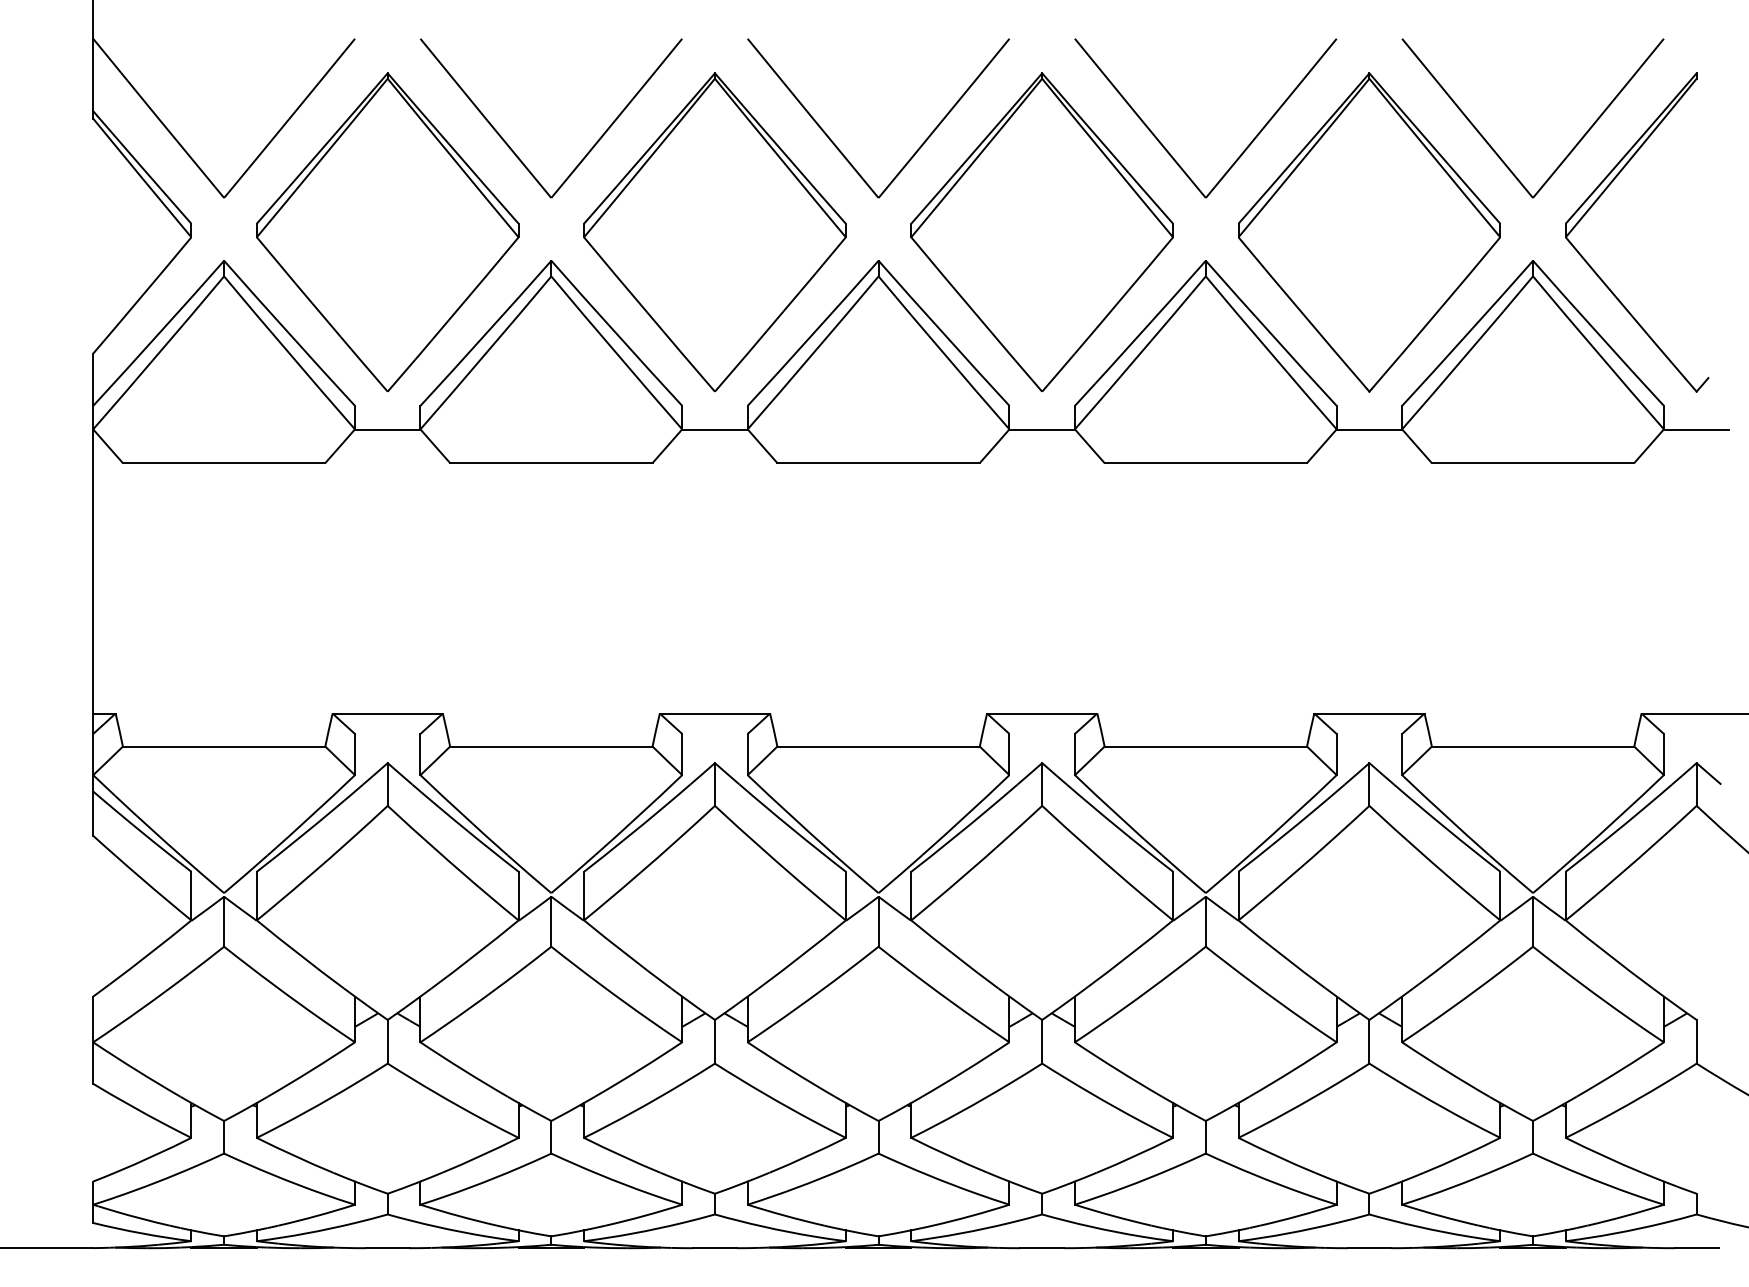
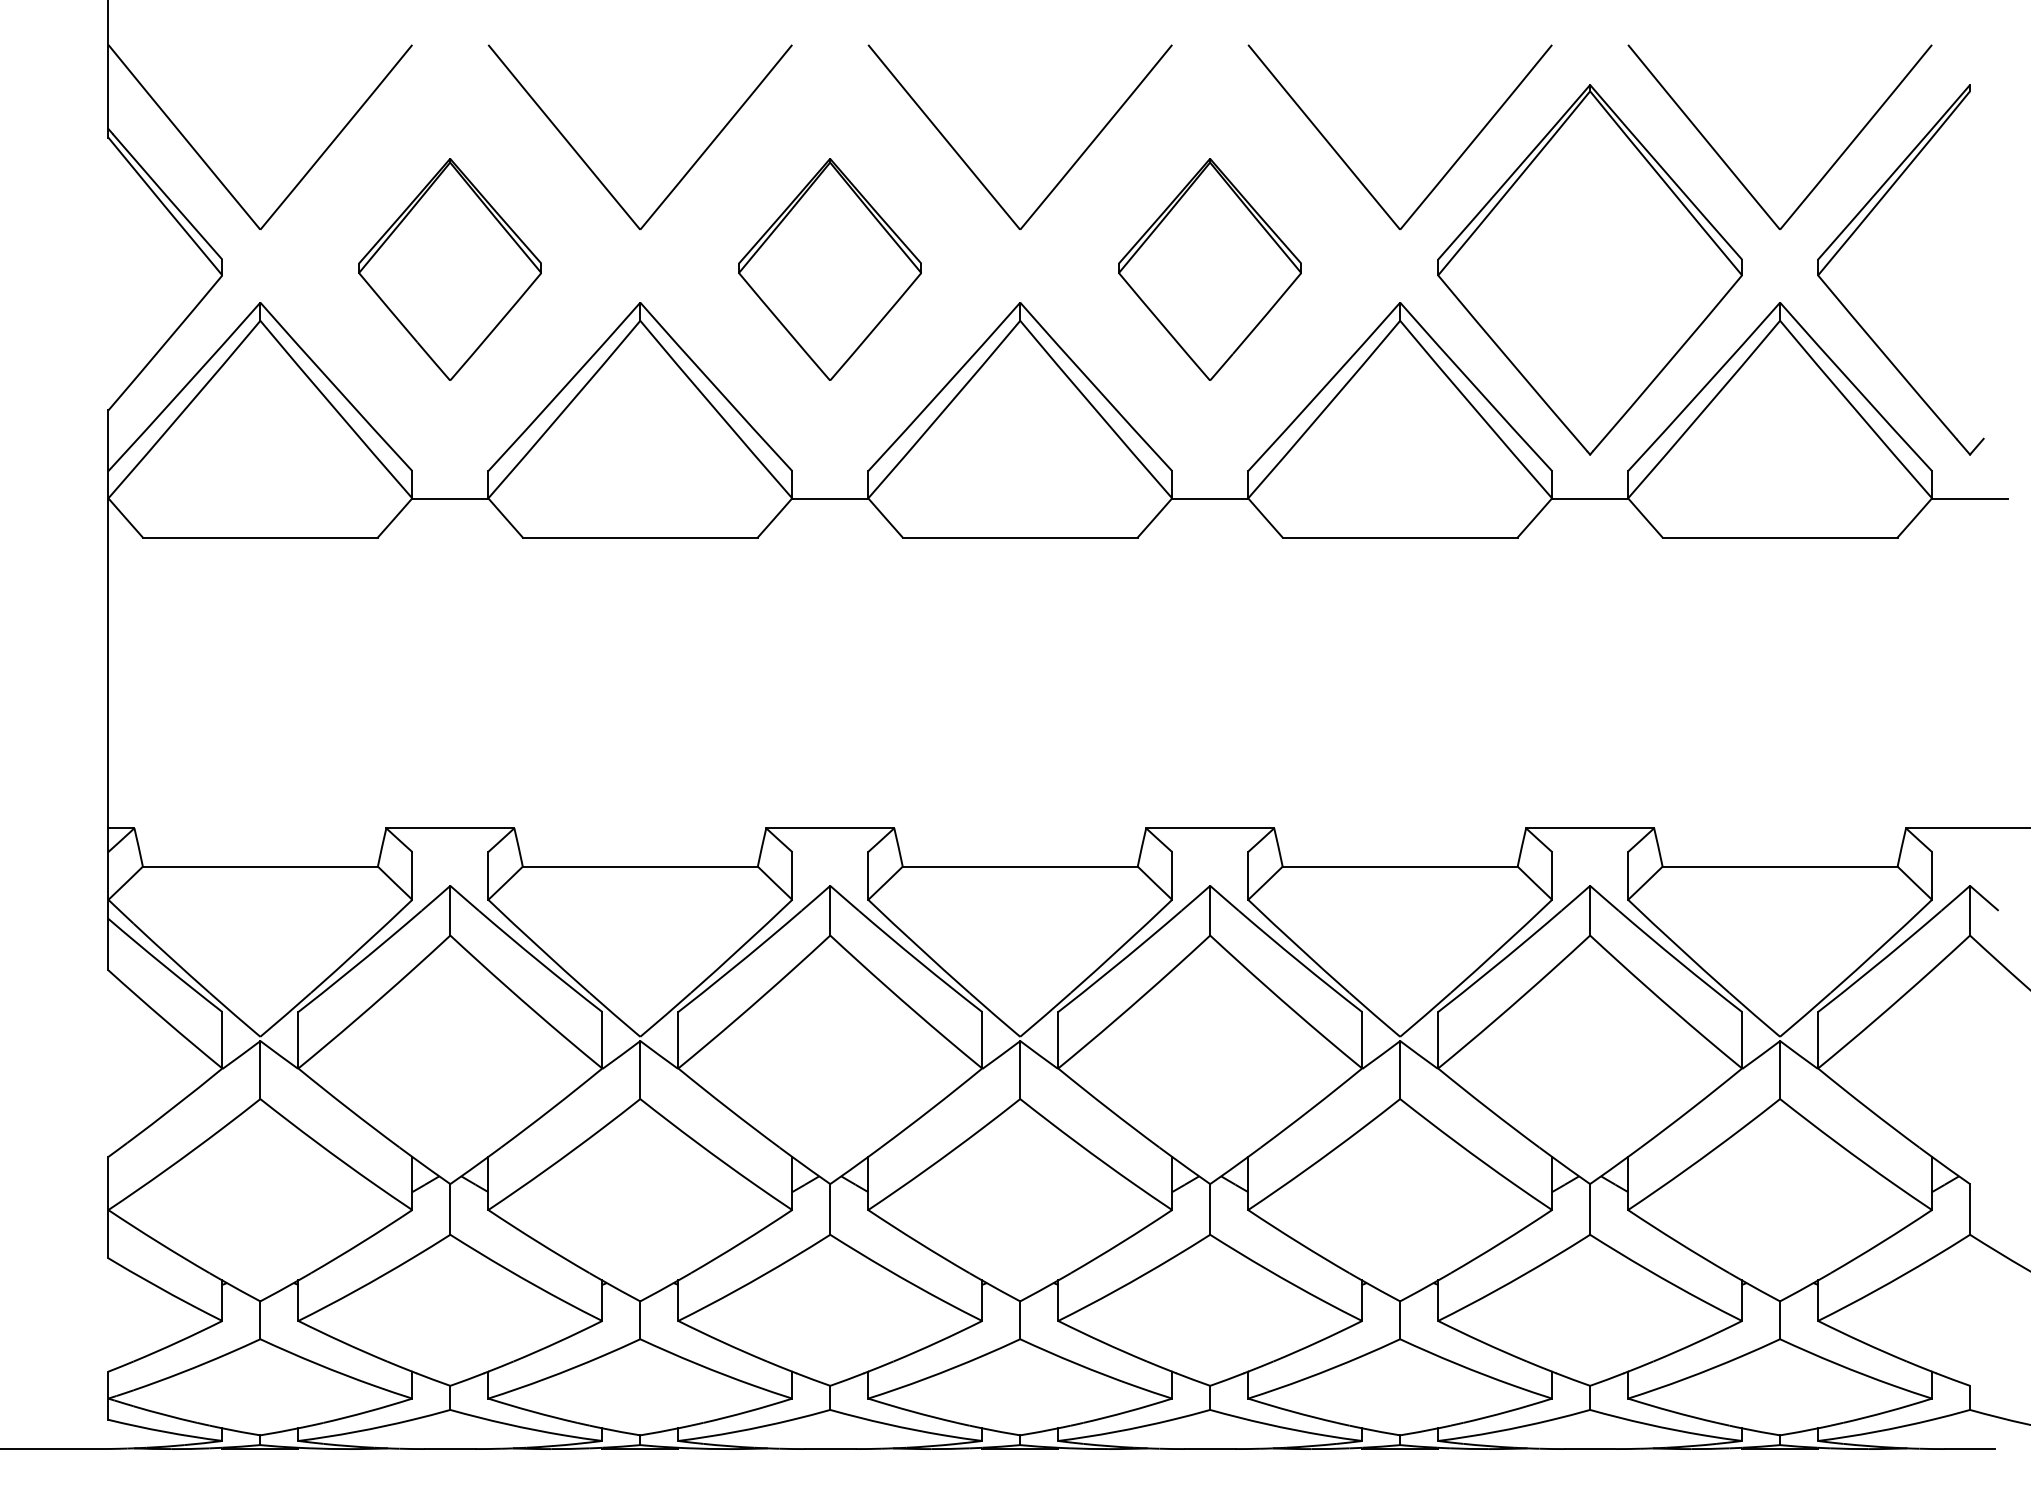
part: (387, 232) -> (449, 269), size x0.6
part: (714, 232) -> (829, 269), size x0.6
part: (1041, 232) -> (1209, 269), size x0.6

